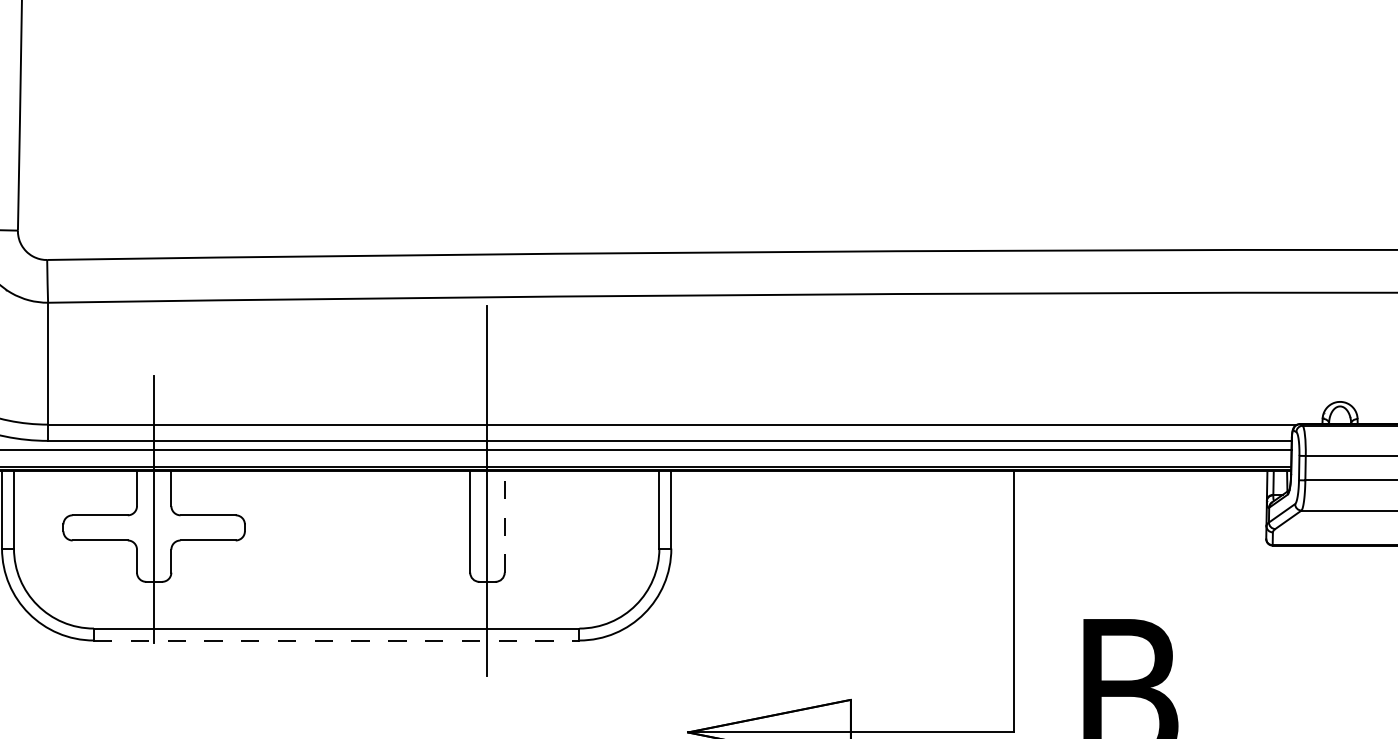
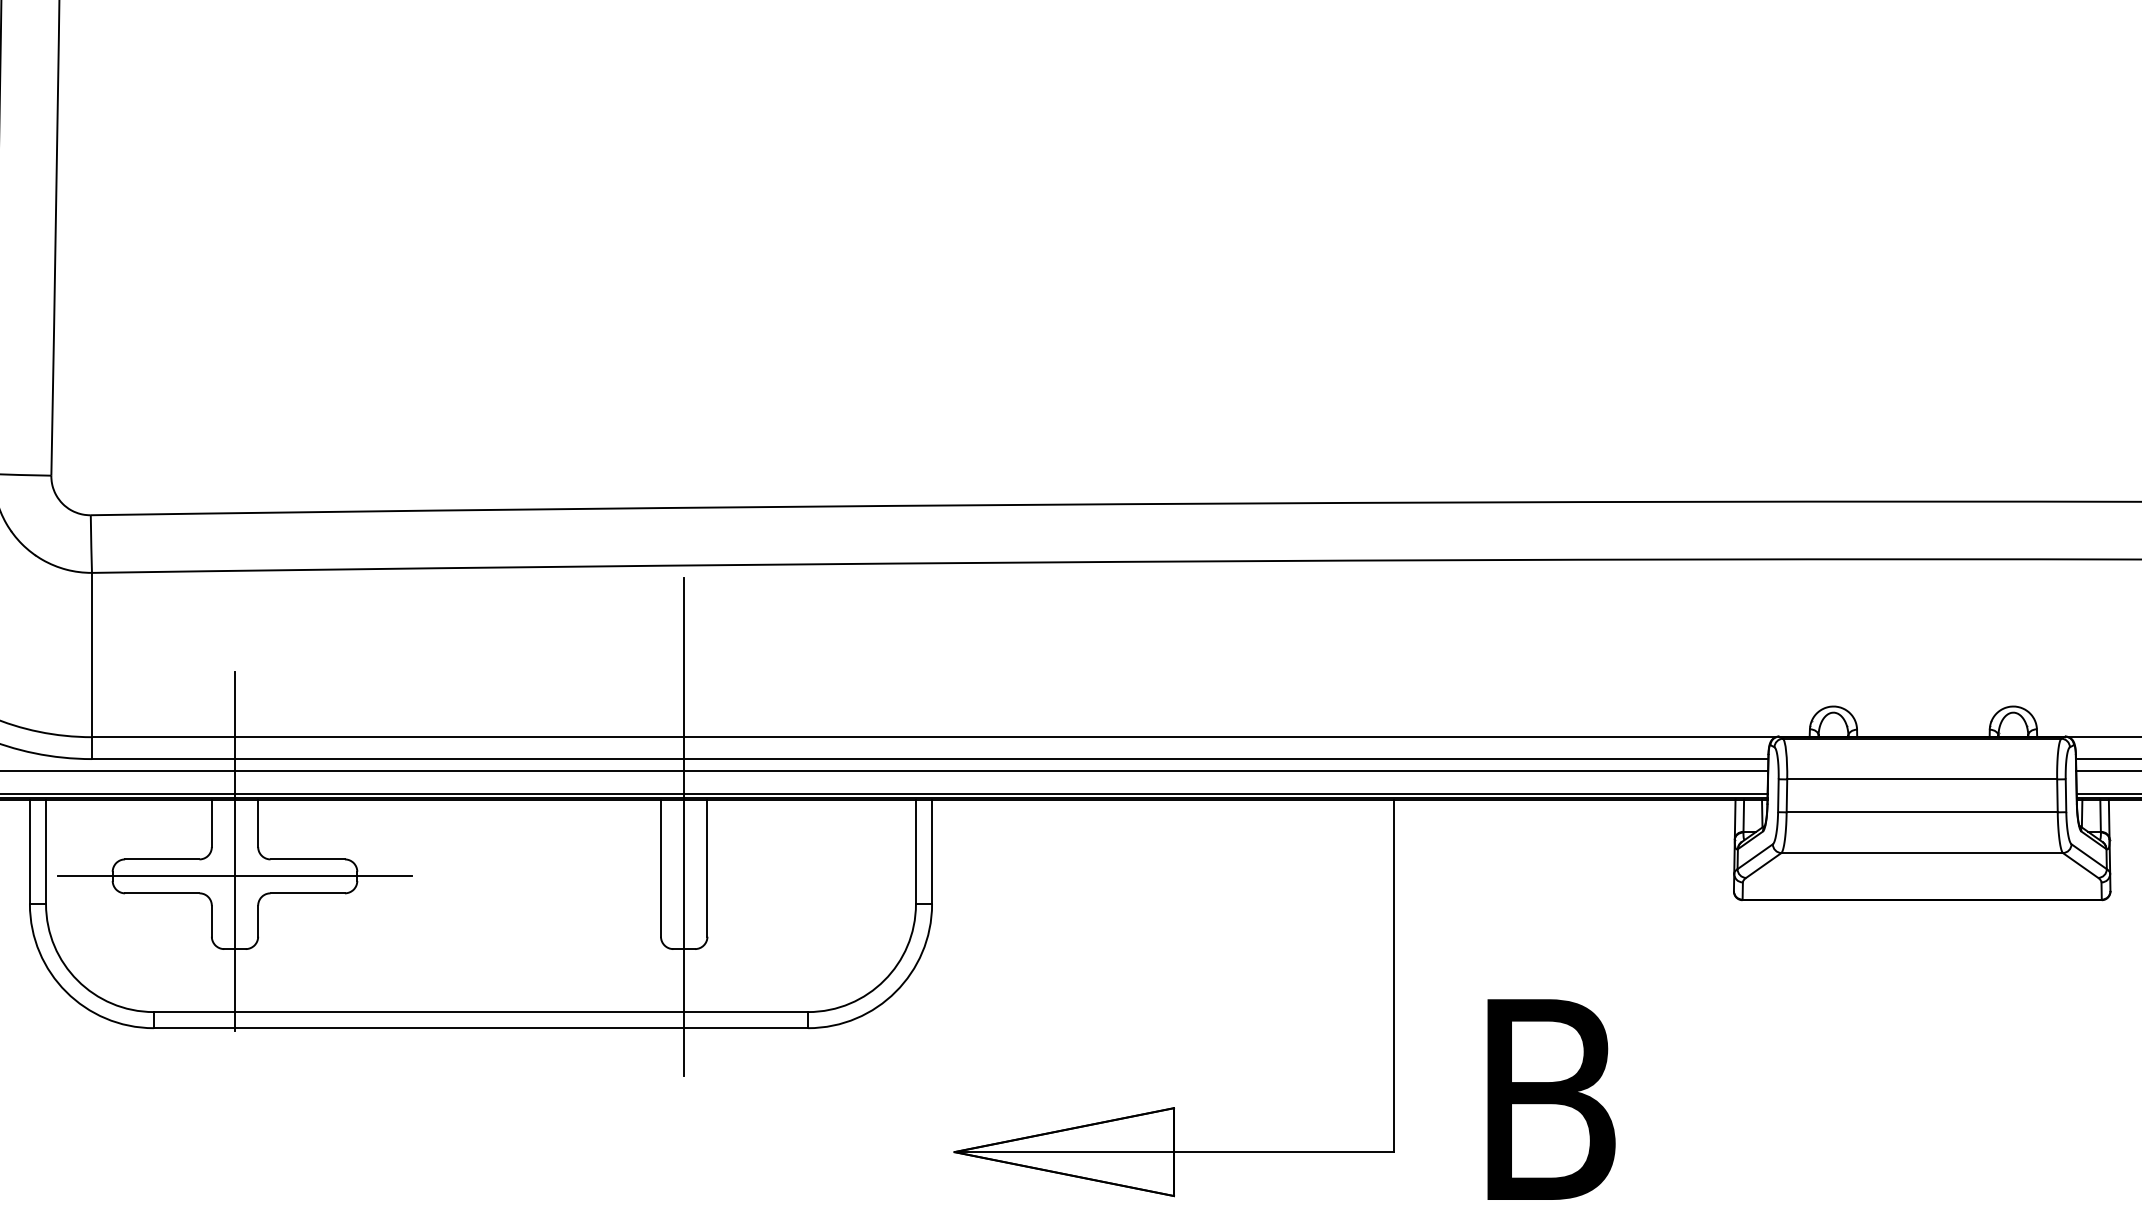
line: (504, 522) -> (707, 868), dashed -> solid
line: (153, 527) -> (234, 876), added
line: (337, 640) -> (481, 1028), dashed -> solid

